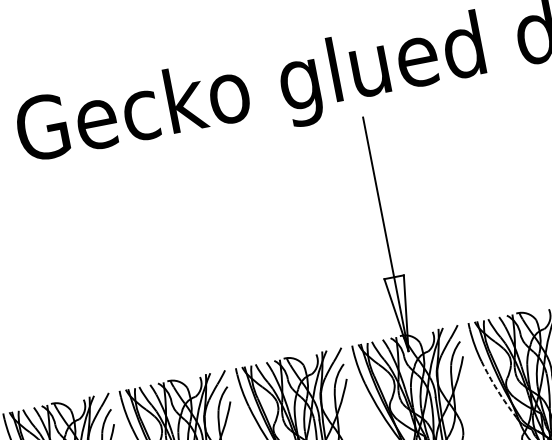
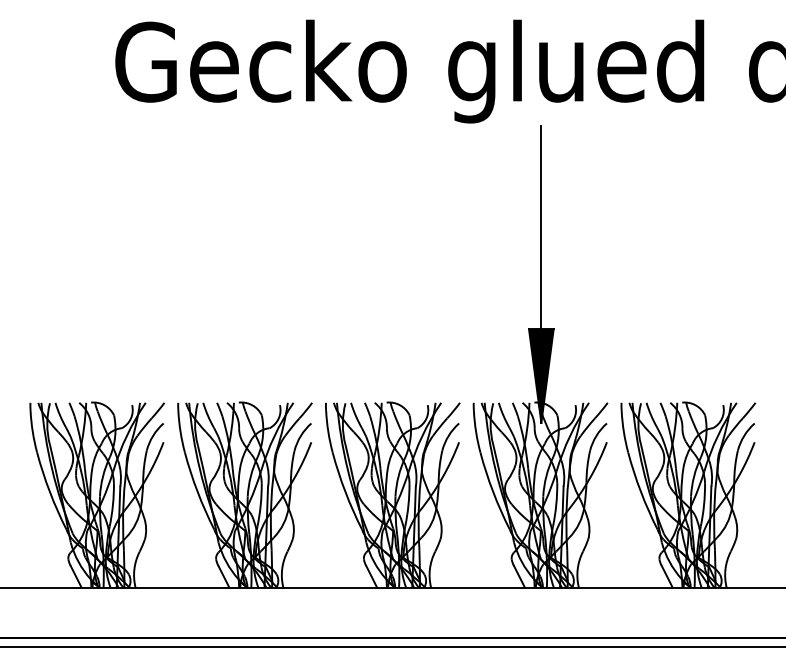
fill: (400, 313) -> (540, 375), added
arc: (497, 389) -> (640, 491), dashed -> solid

